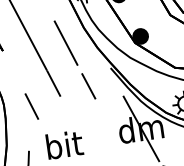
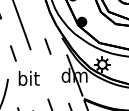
line: (66, 42) -> (38, 19), removed

